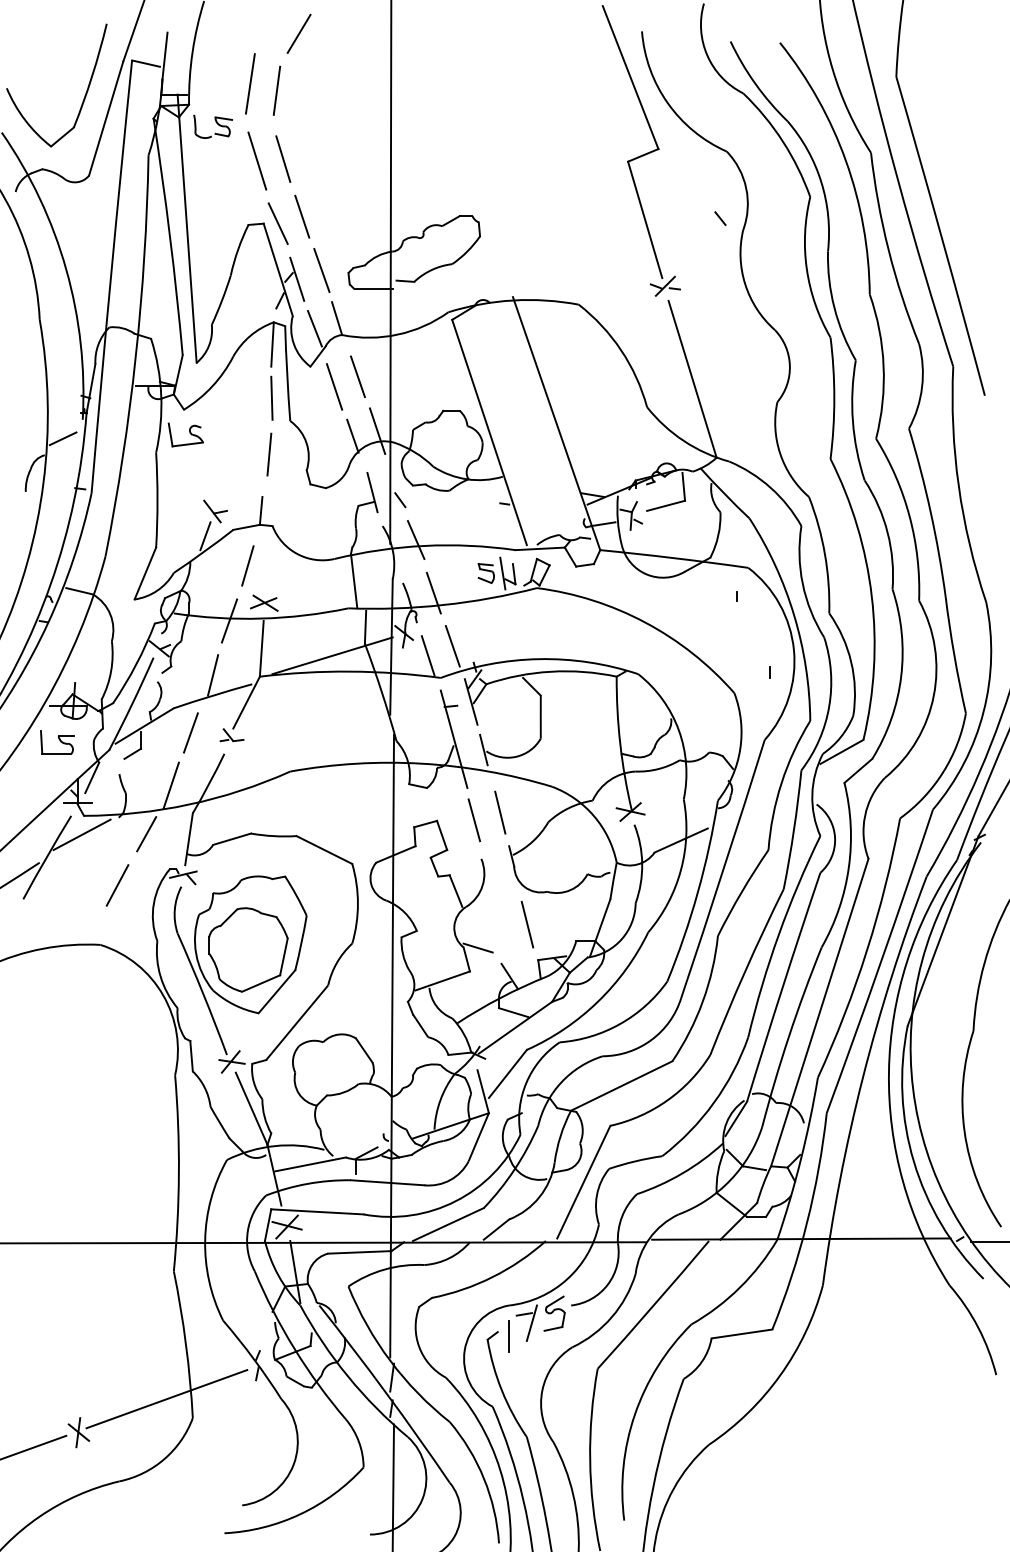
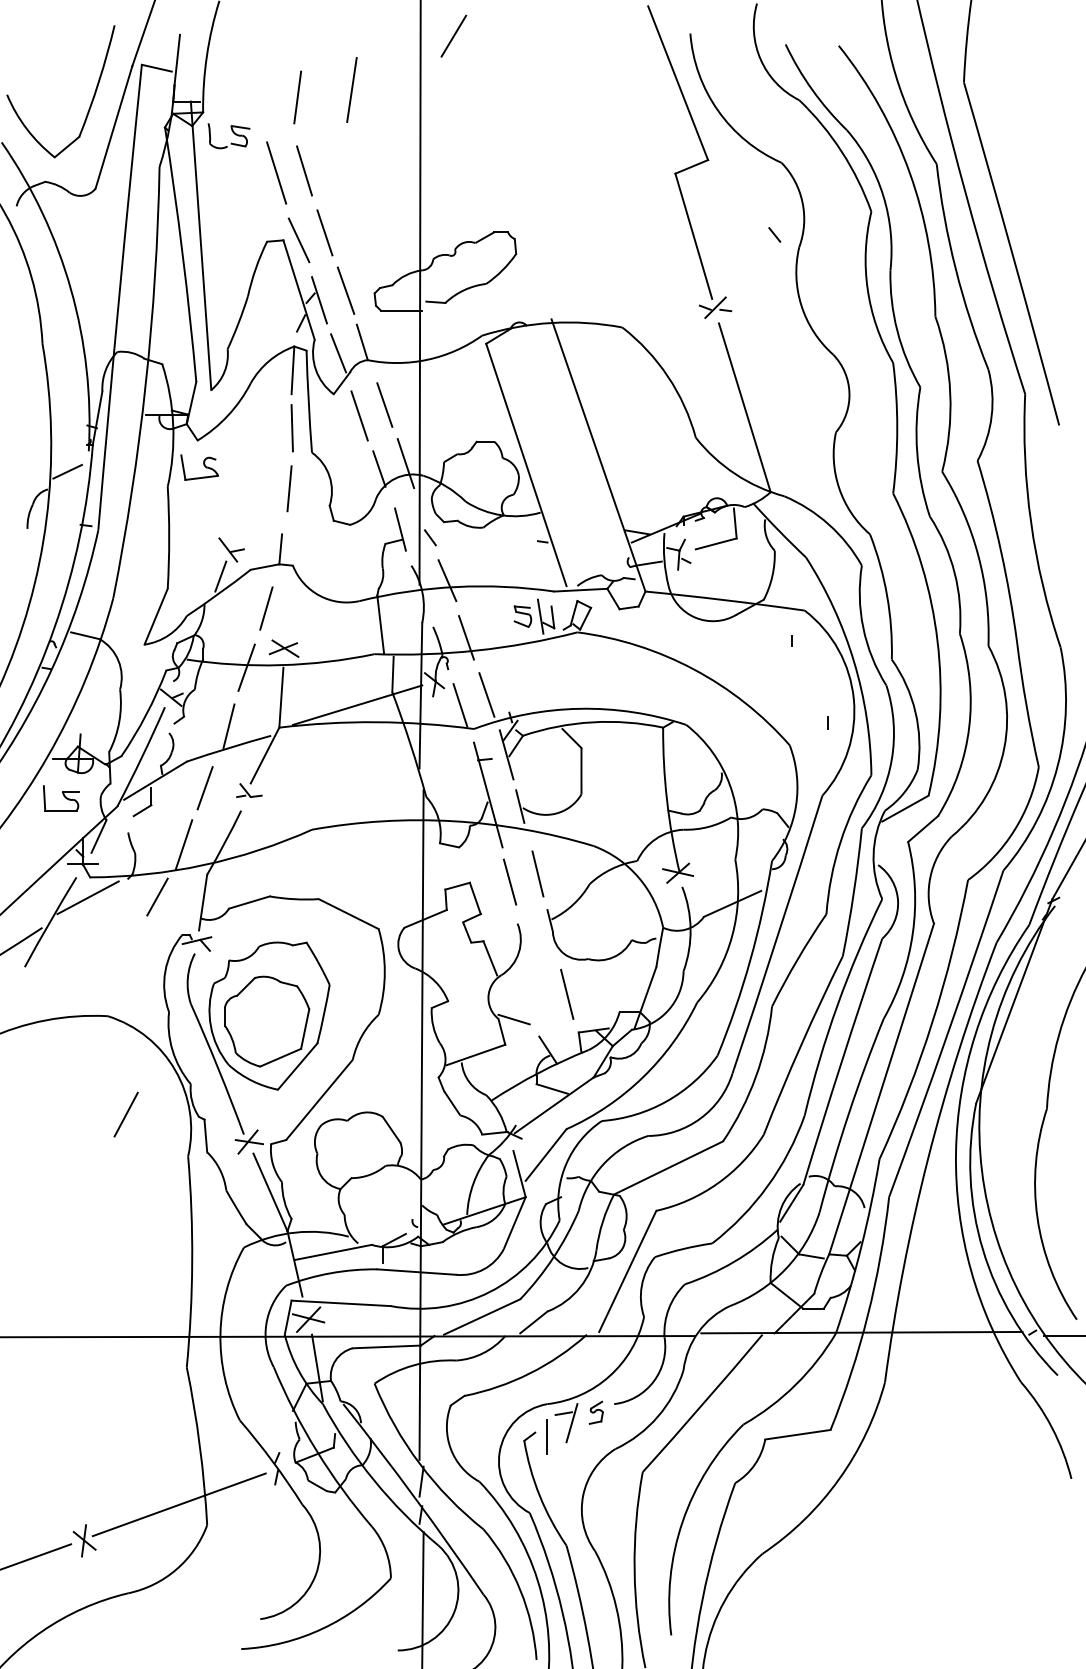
line: (298, 33) -> (453, 35), moved
line: (250, 83) -> (352, 89), moved
line: (117, 885) -> (126, 1114), moved
part: (554, 1313) -> (596, 1412), size x0.6

